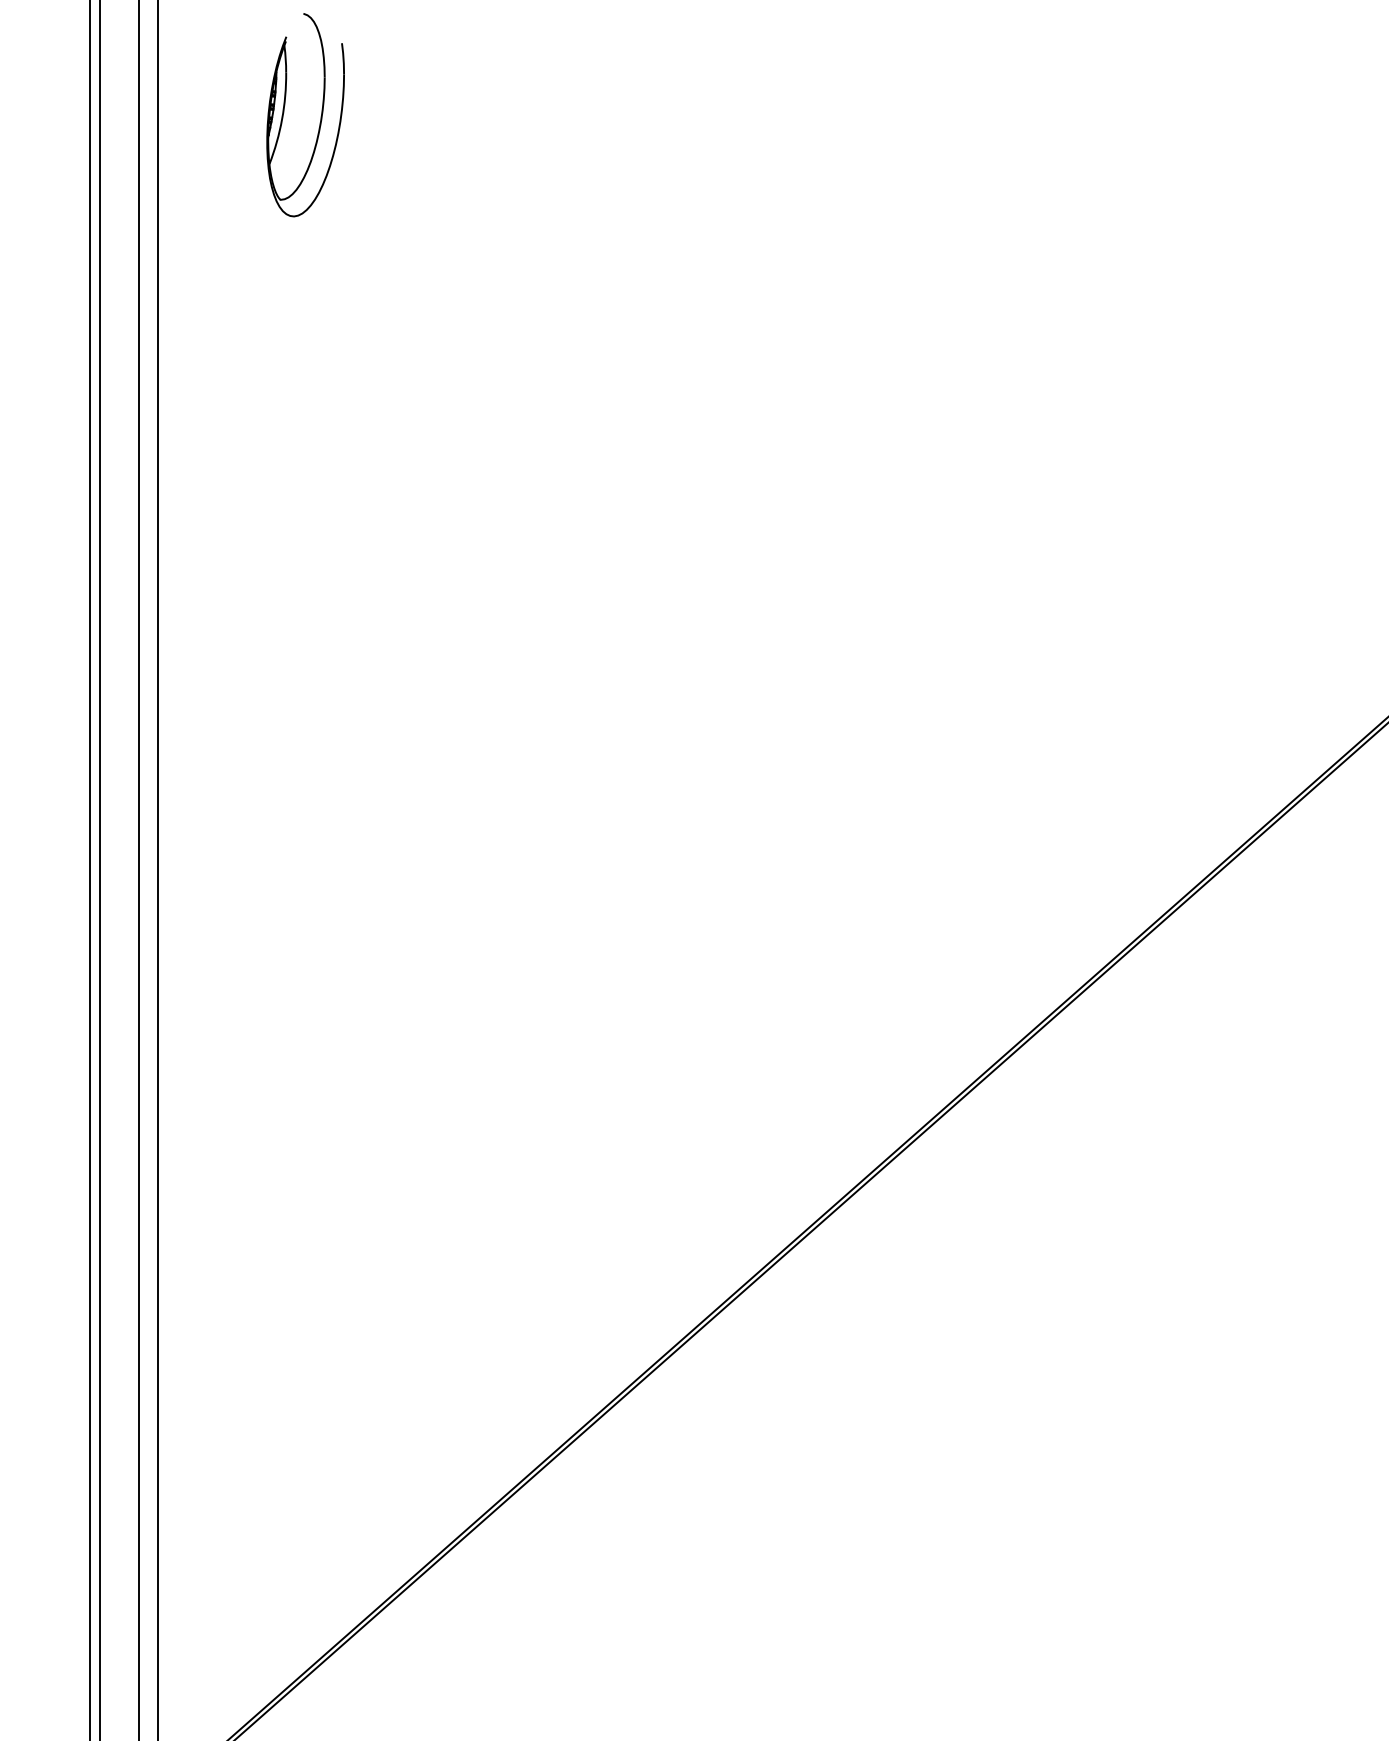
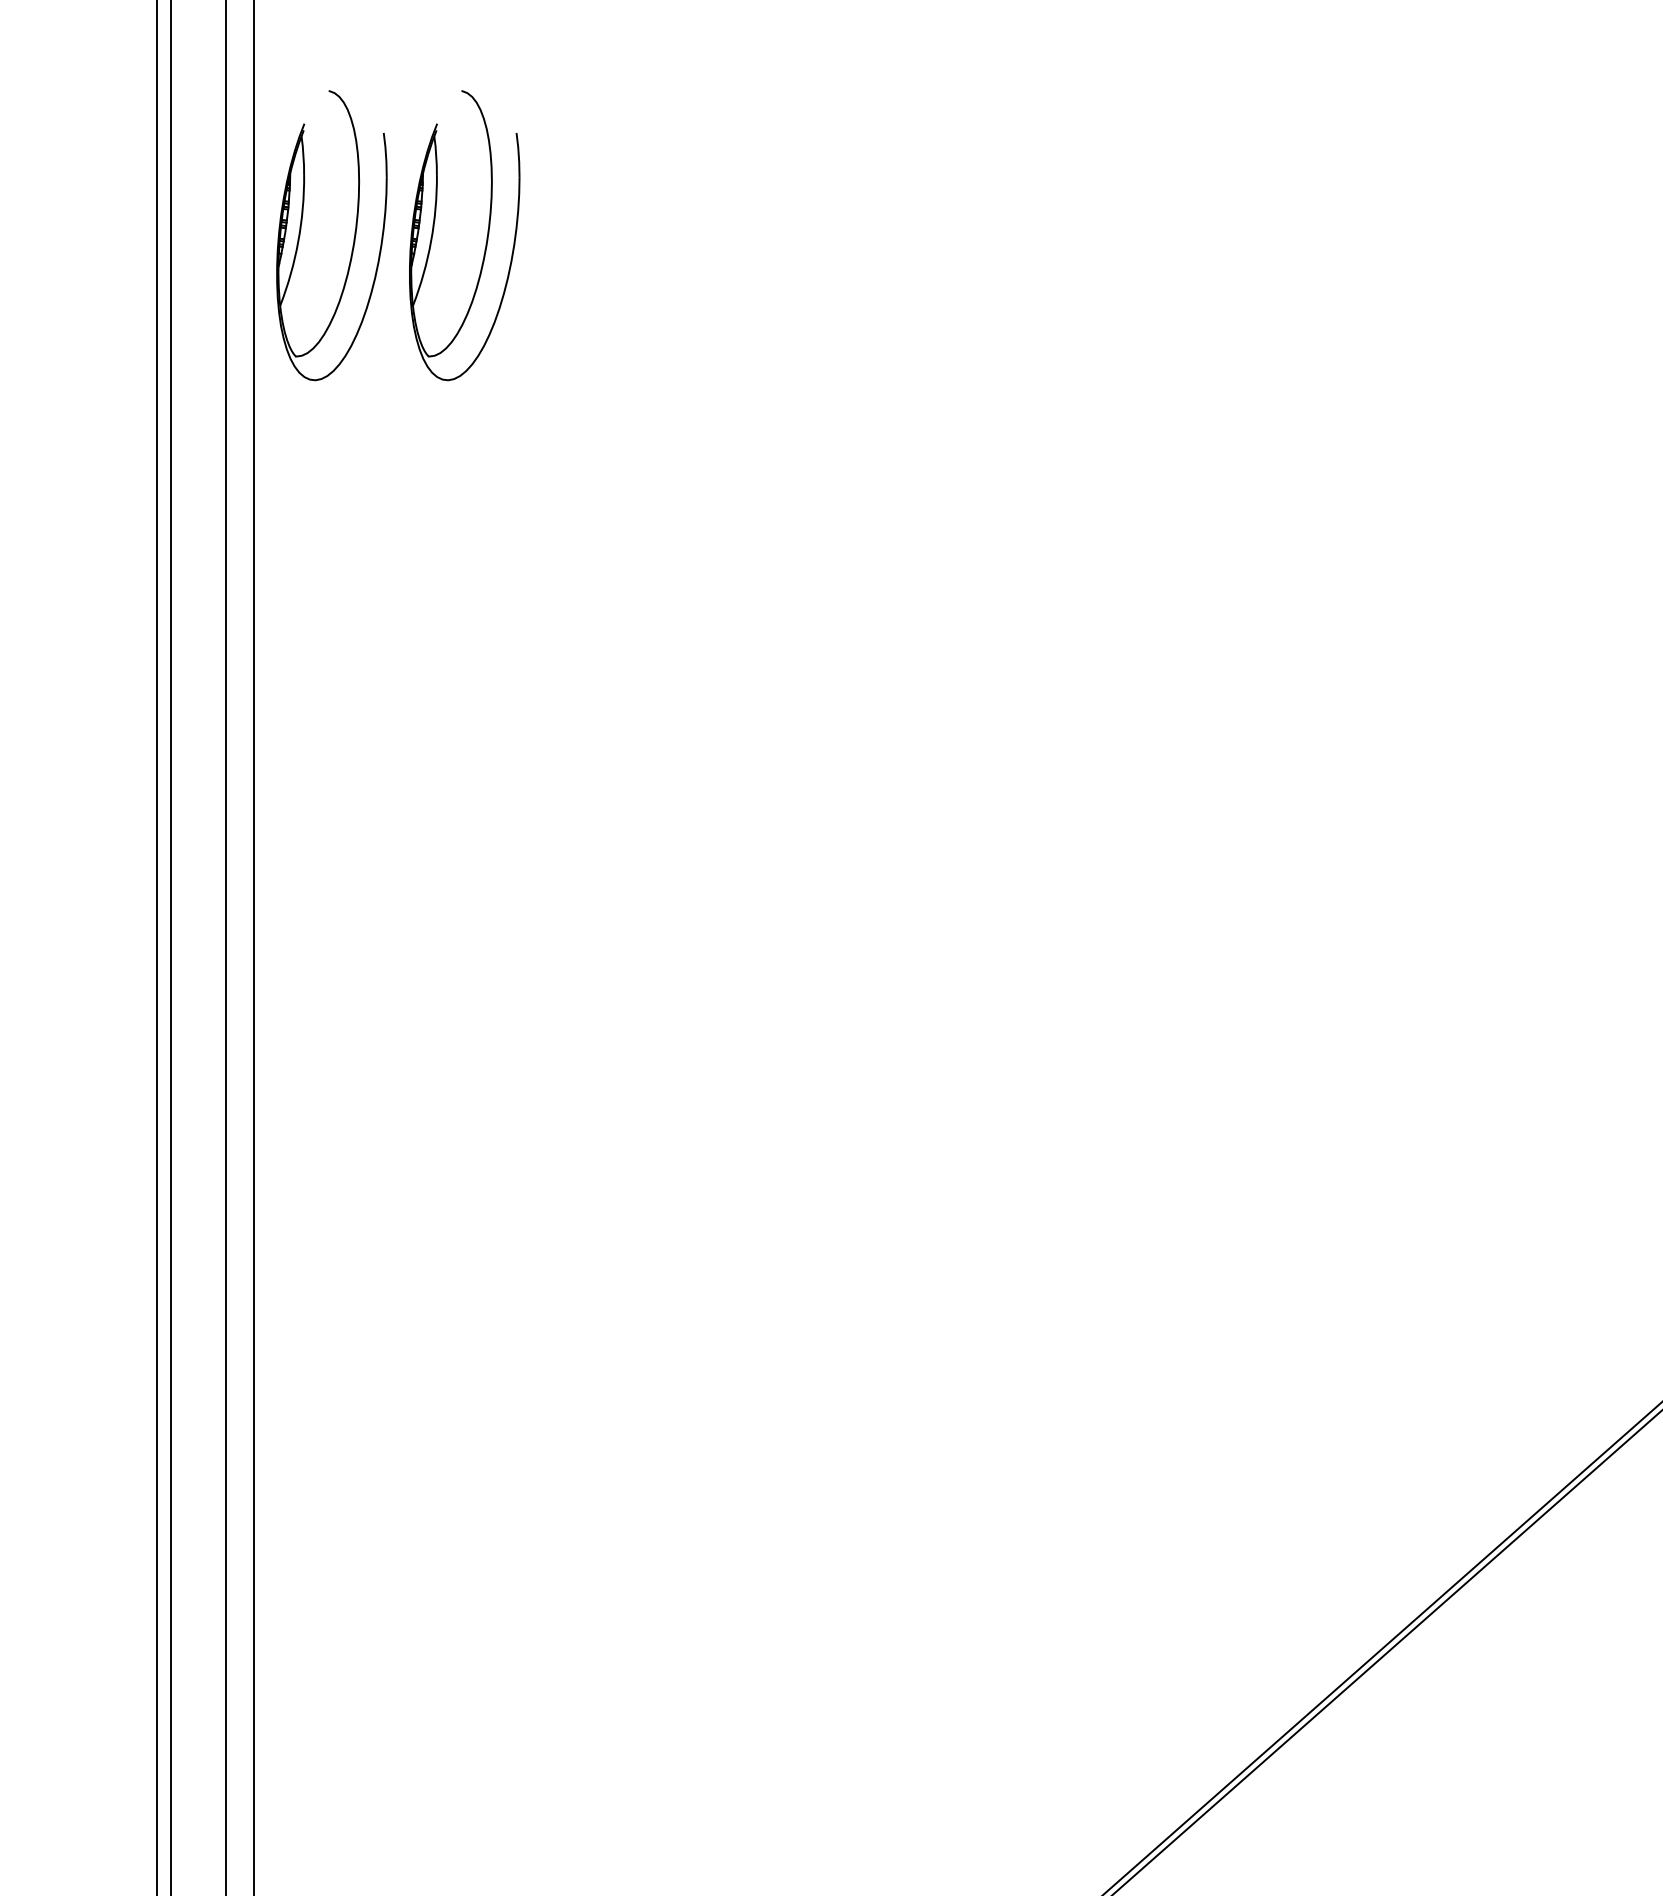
part: (227, 116) -> (353, 237), added

